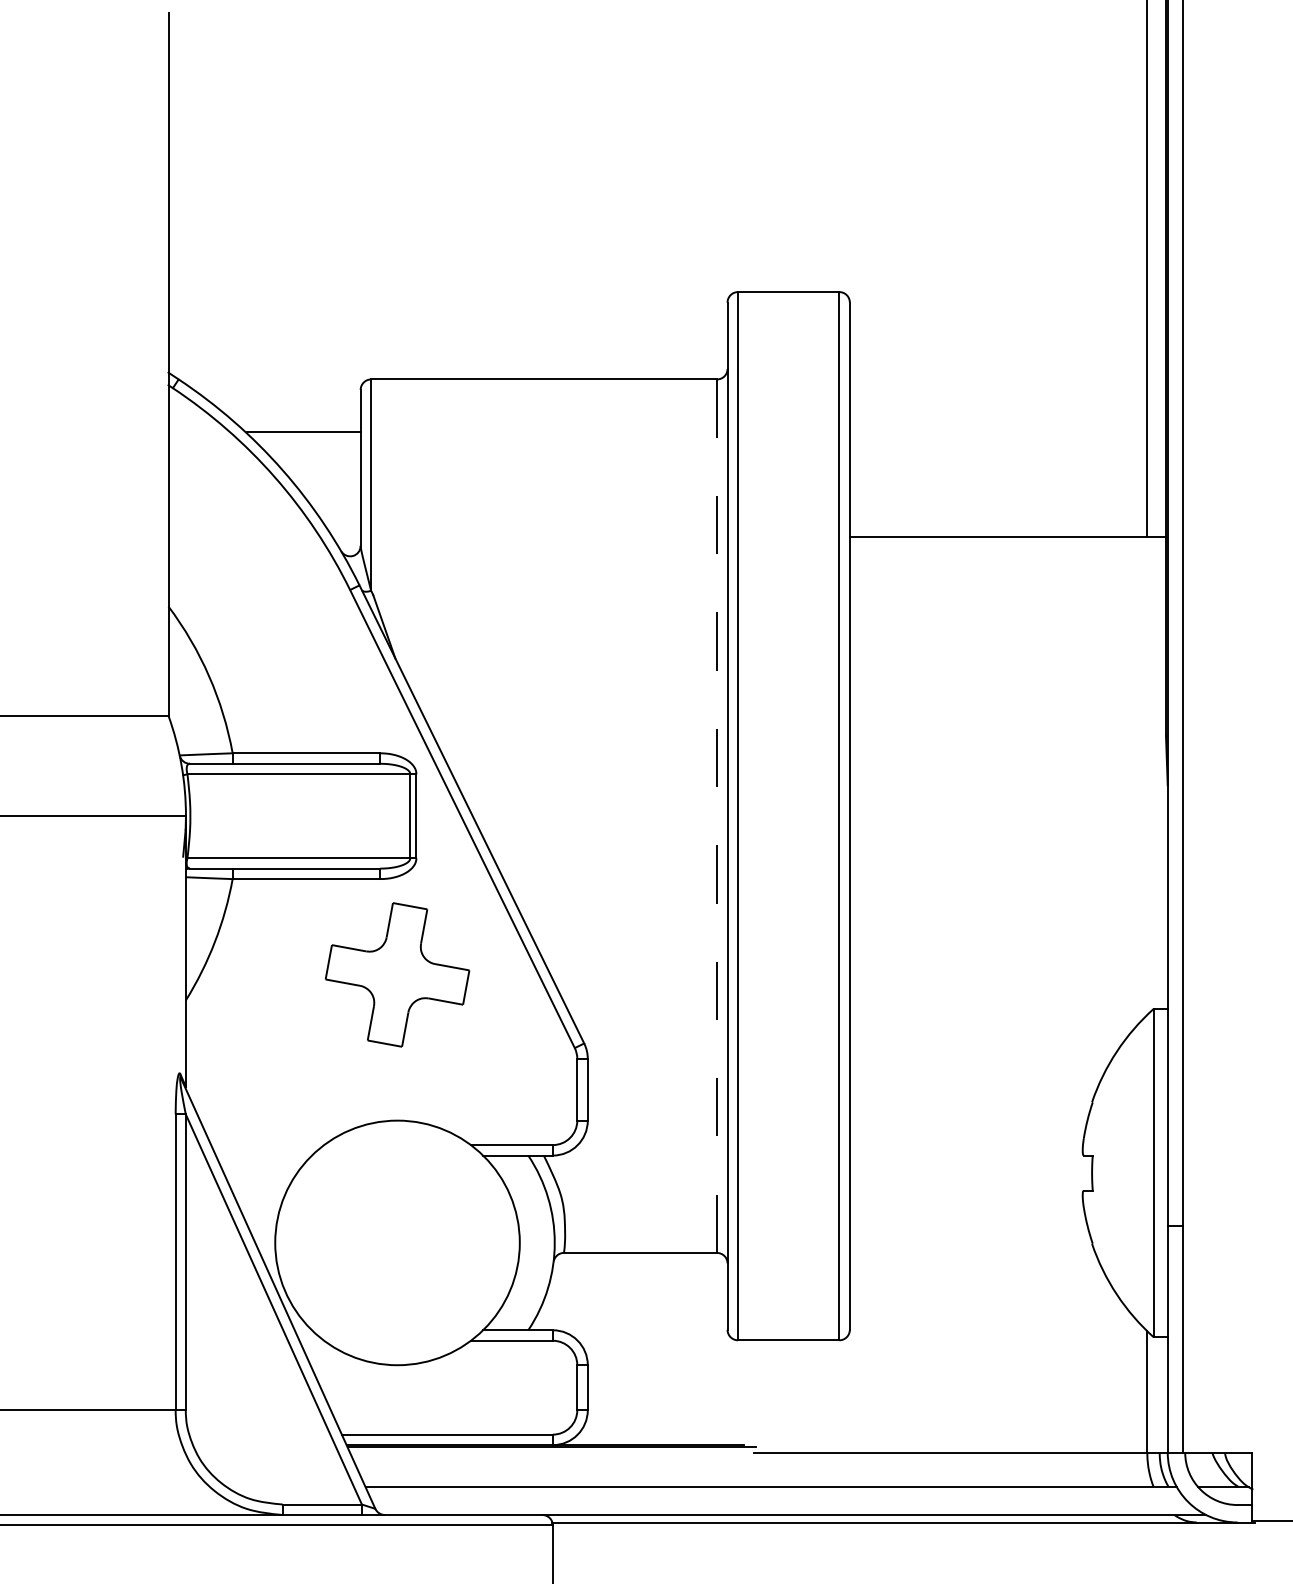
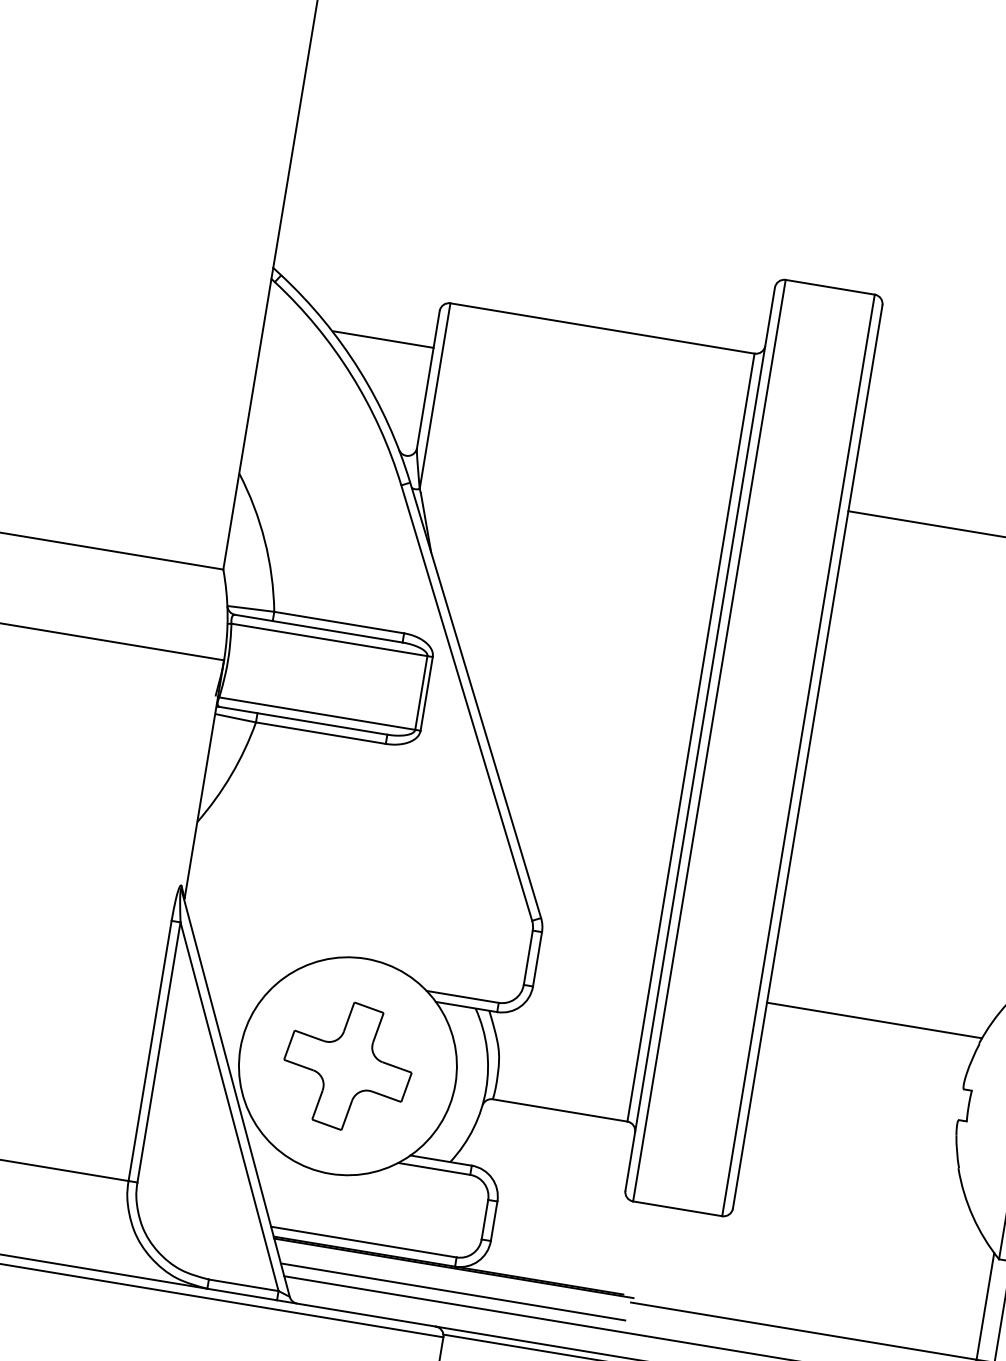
line: (717, 816) -> (691, 737), dashed -> solid
part: (397, 974) -> (347, 1065), moved
line: (971, 1095) -> (874, 1020), added
line: (555, 1473) -> (453, 1291), added

